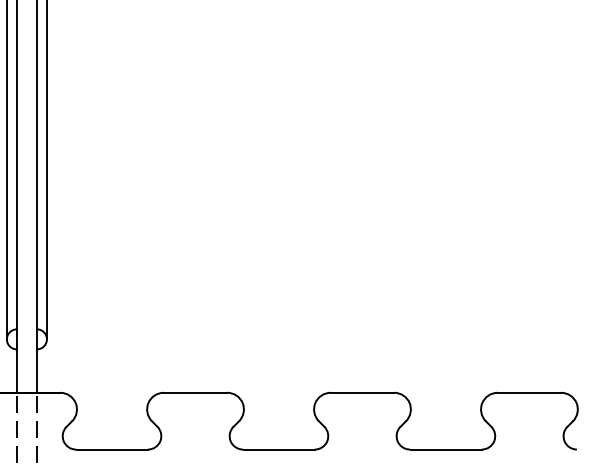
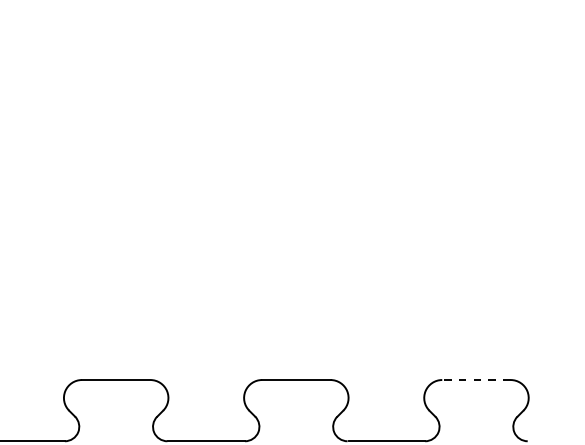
line: (529, 392) -> (476, 379), solid -> dashed

